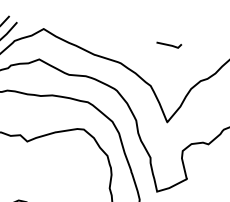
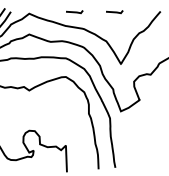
line: (110, 35) -> (74, 11), added

